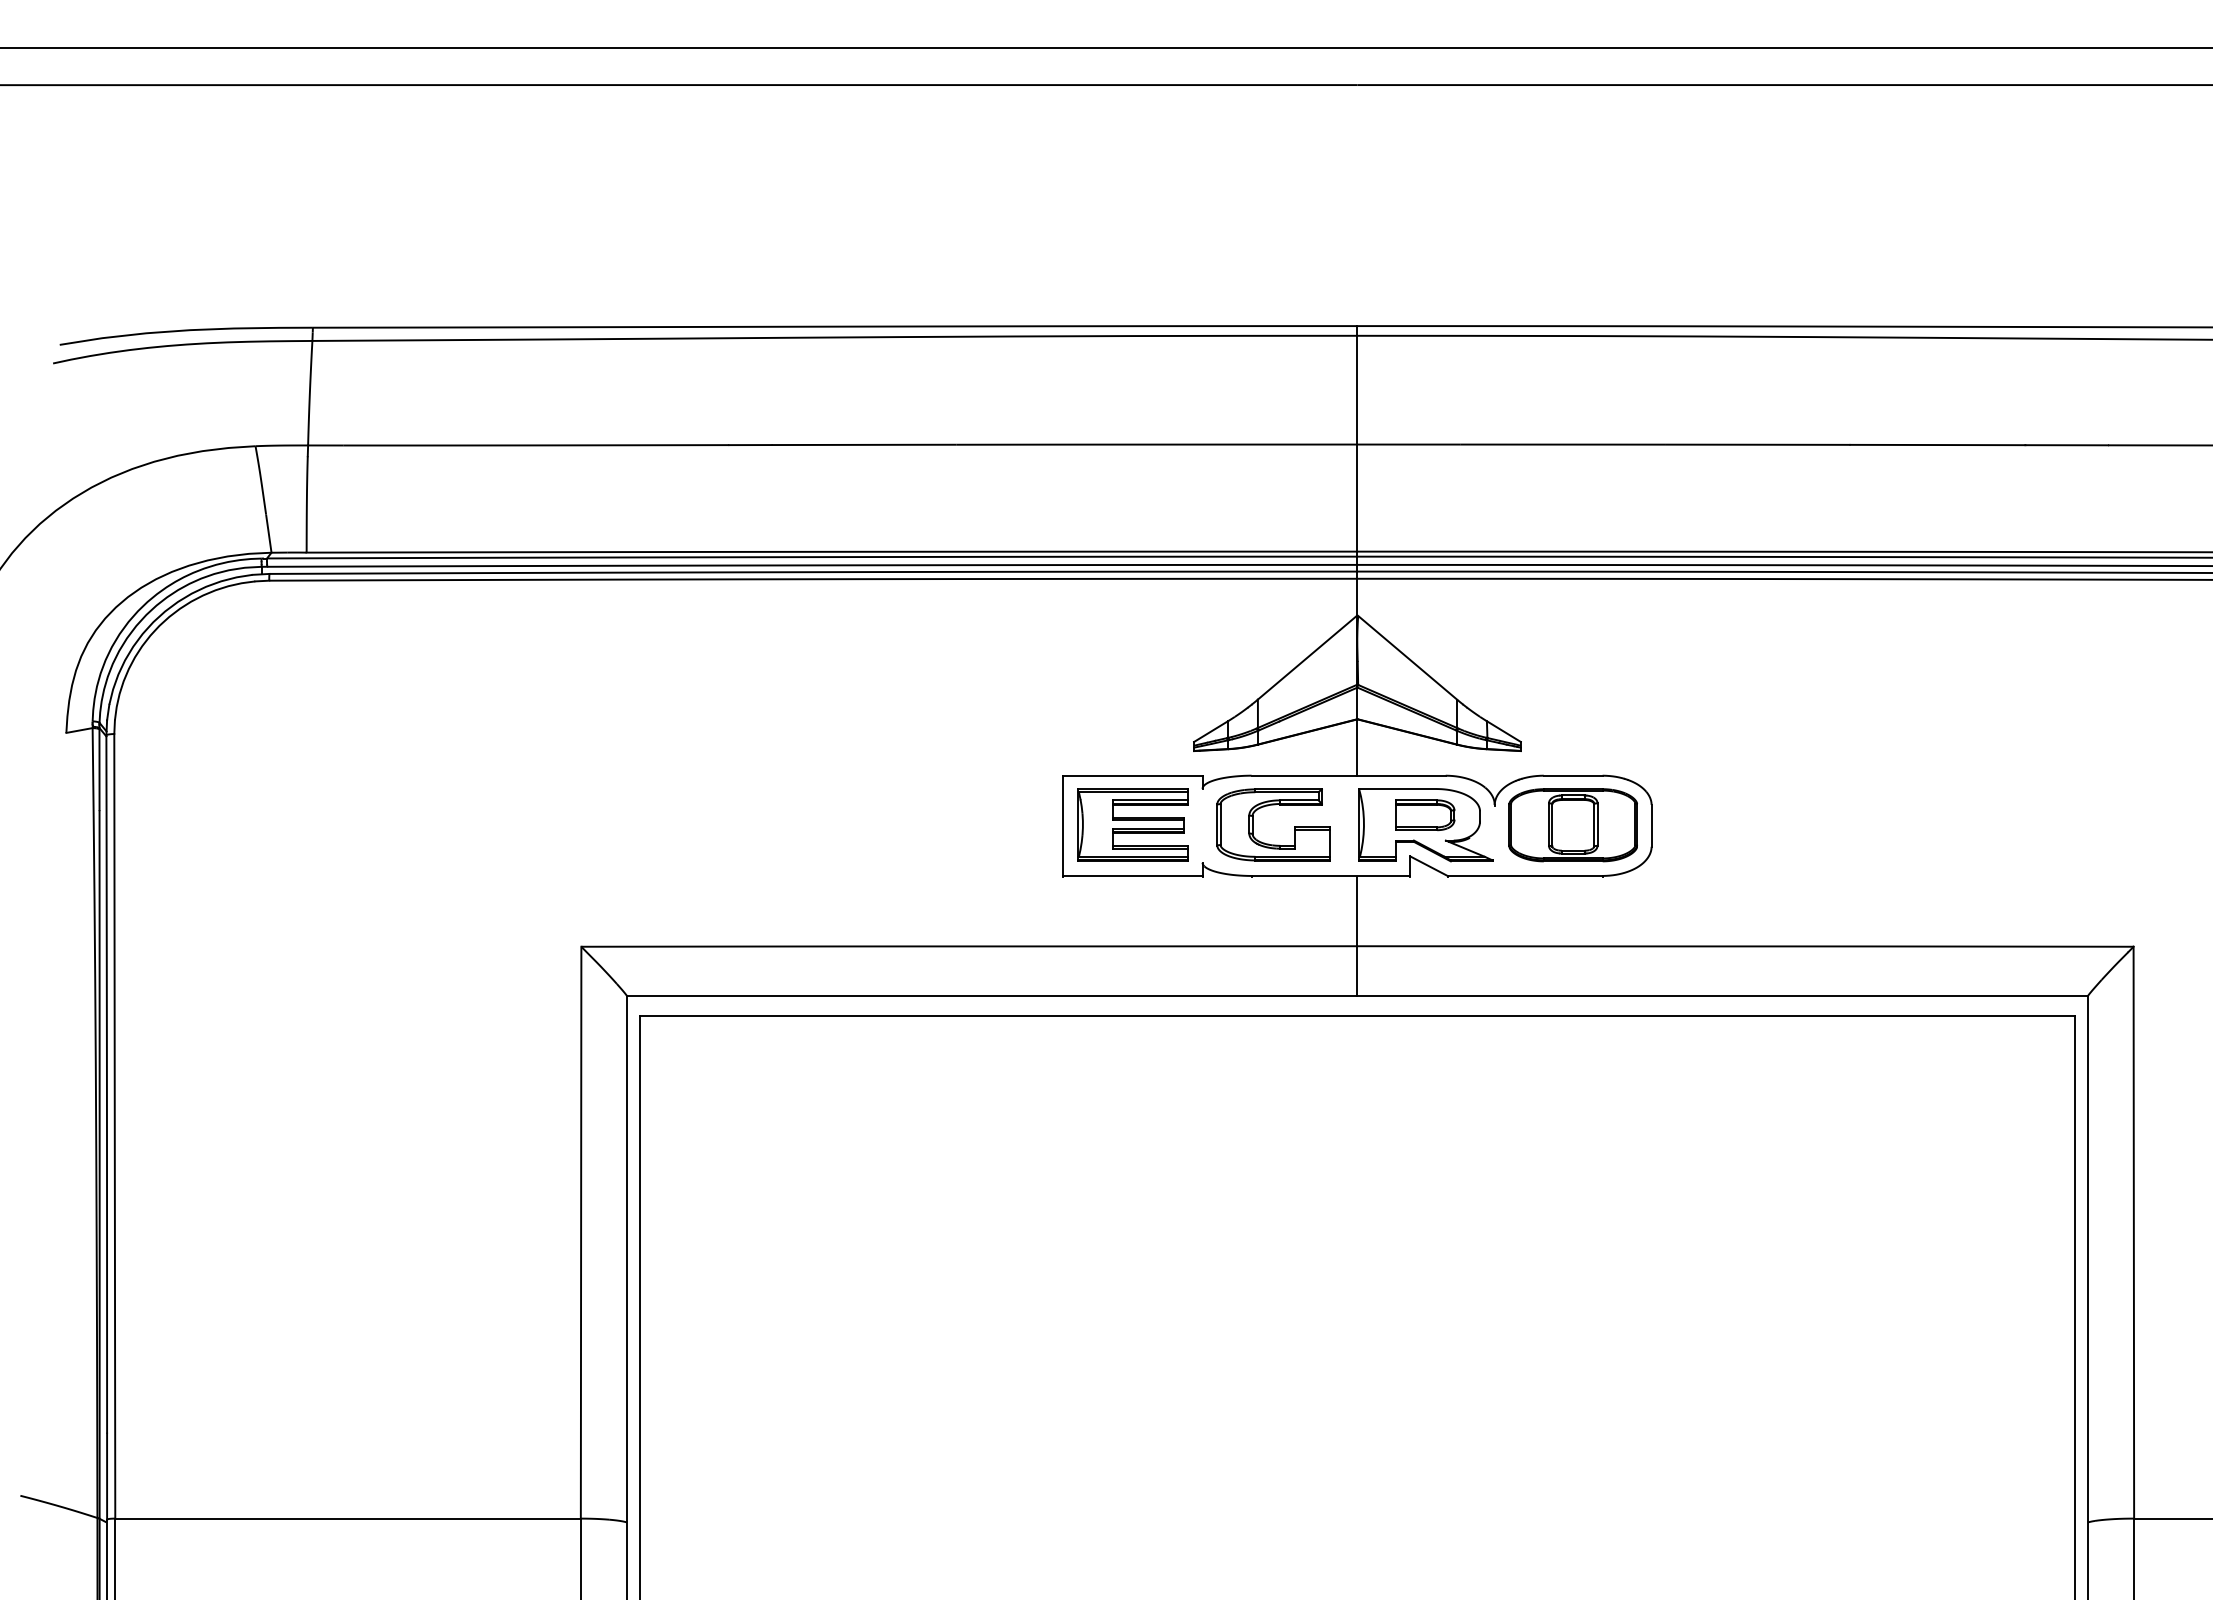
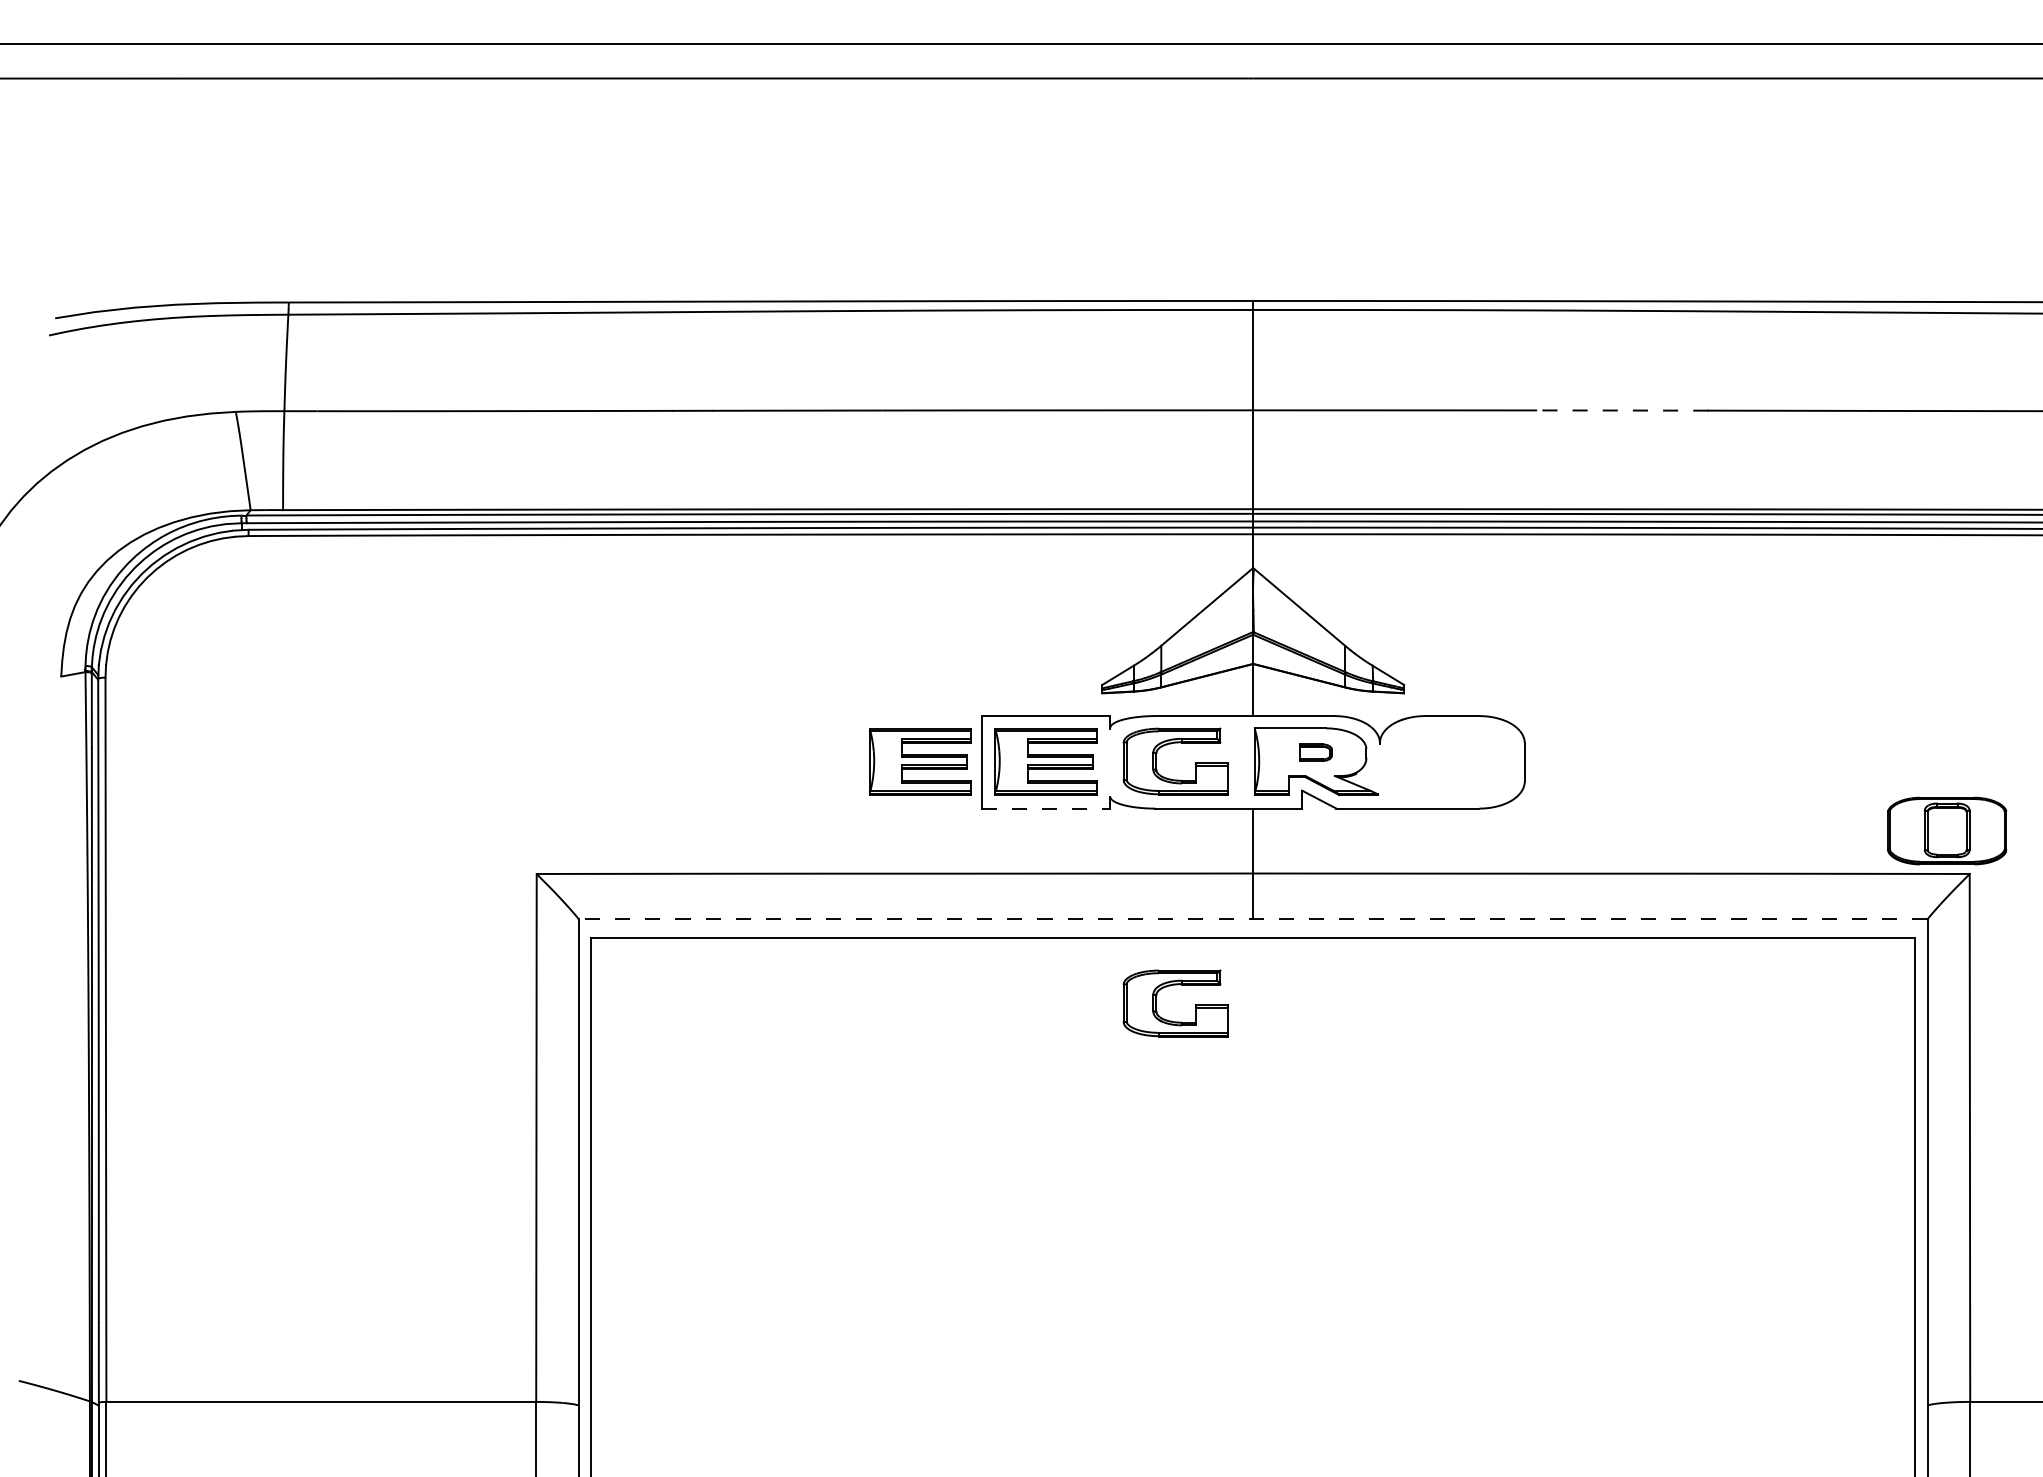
line: (1757, 444) -> (1622, 410), solid -> dashed
part: (1425, 815) -> (1316, 752), size x0.6
part: (996, 824) -> (919, 761), added
part: (1572, 825) -> (1946, 831), moved
line: (1132, 875) -> (1045, 808), solid -> dashed
line: (1356, 995) -> (1252, 918), solid -> dashed
part: (1268, 1068) -> (1171, 986), added

